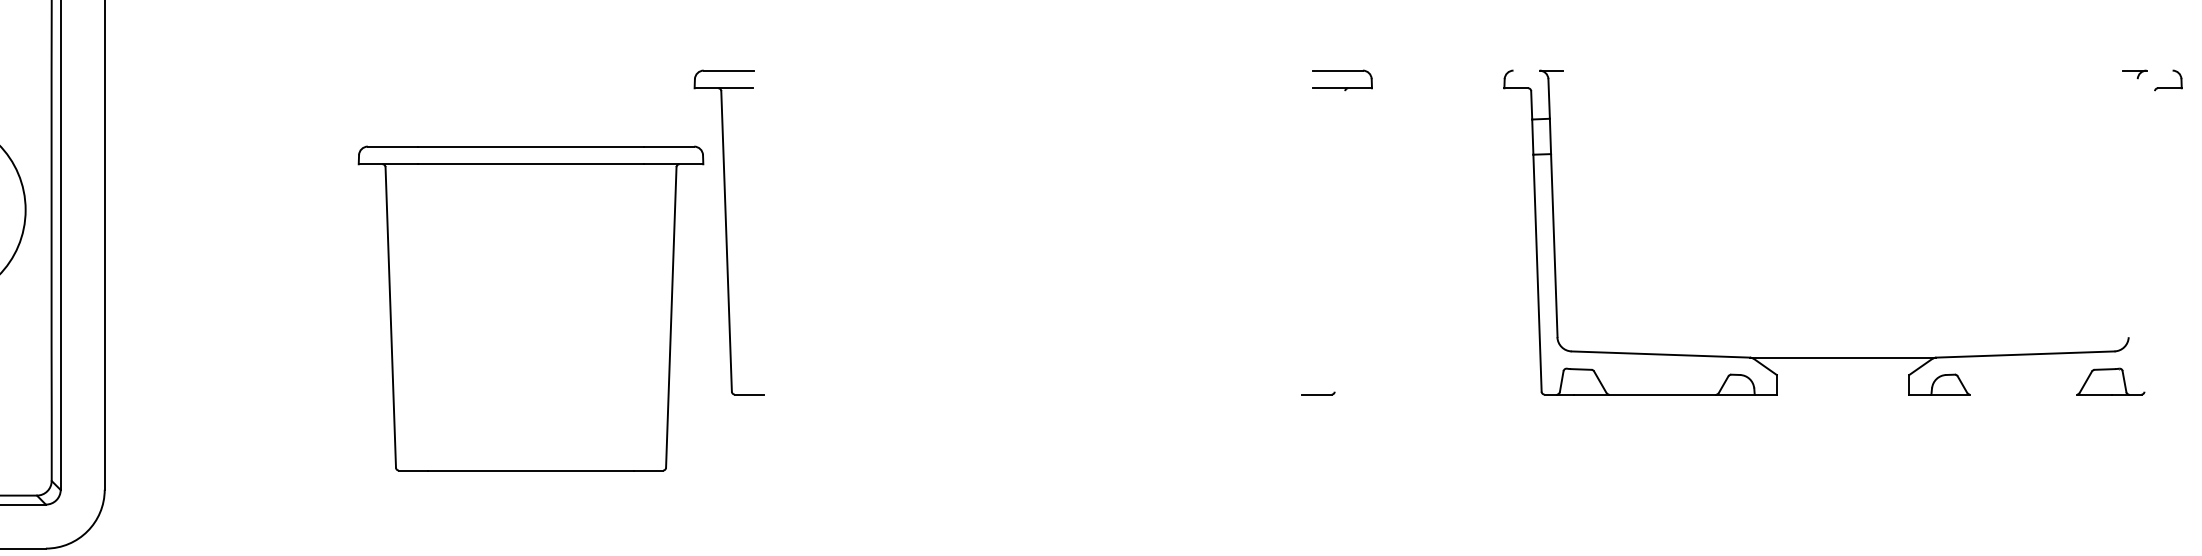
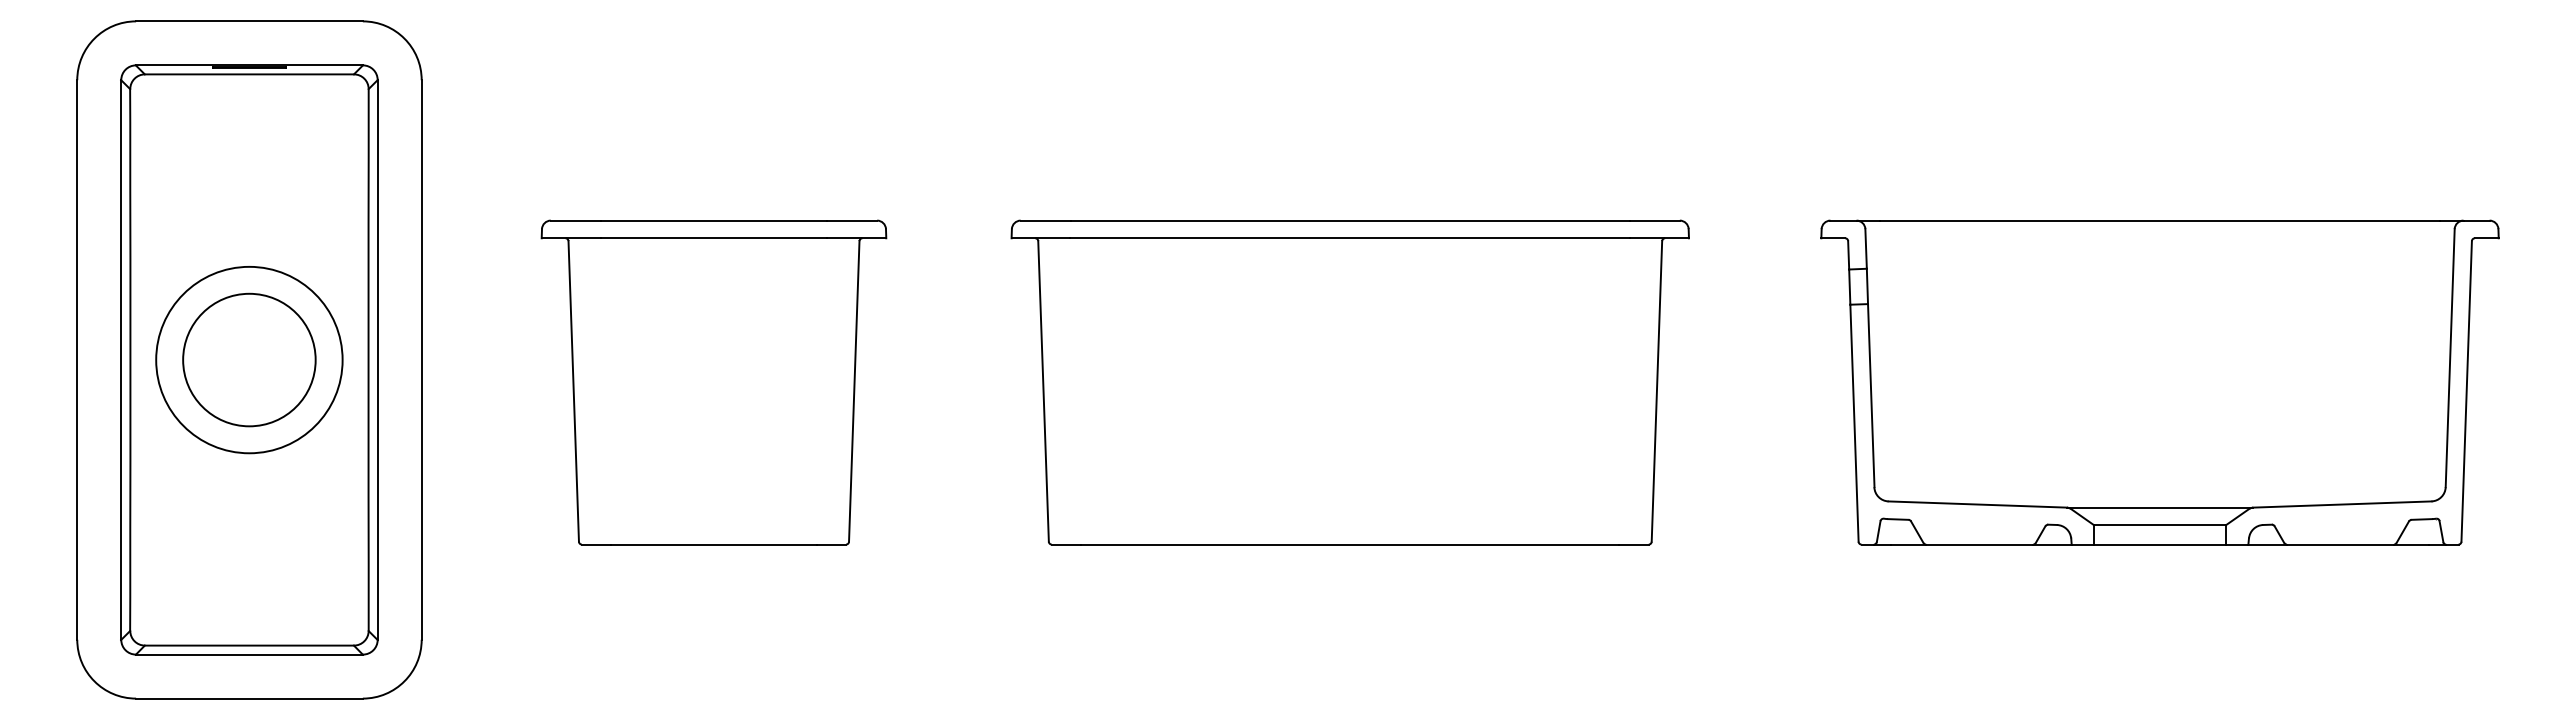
line: (1032, 70) -> (1349, 220), added
line: (1526, 70) -> (1843, 220), added
line: (1842, 70) -> (2159, 220), added
line: (2159, 70) -> (2476, 220), added
line: (1033, 88) -> (1350, 238), added
line: (2132, 208) -> (2449, 358), added
line: (1339, 241) -> (1656, 391), added
line: (2149, 241) -> (2466, 391), added
part: (530, 308) -> (713, 382), moved
line: (1842, 374) -> (2159, 524), added
line: (1033, 394) -> (1350, 544), added
line: (1842, 394) -> (2159, 544), added
line: (2023, 394) -> (2340, 544), added

